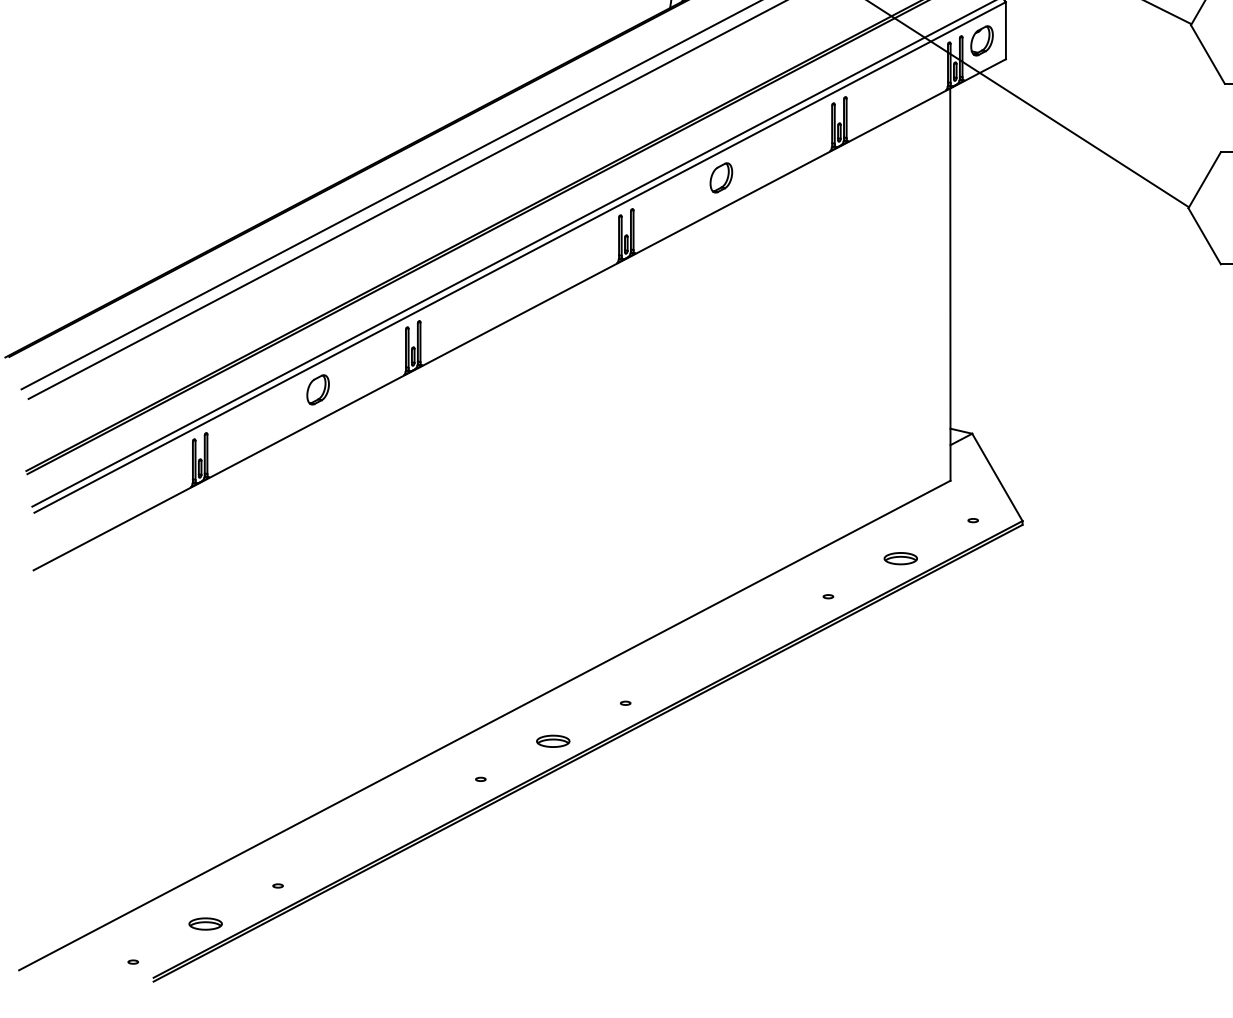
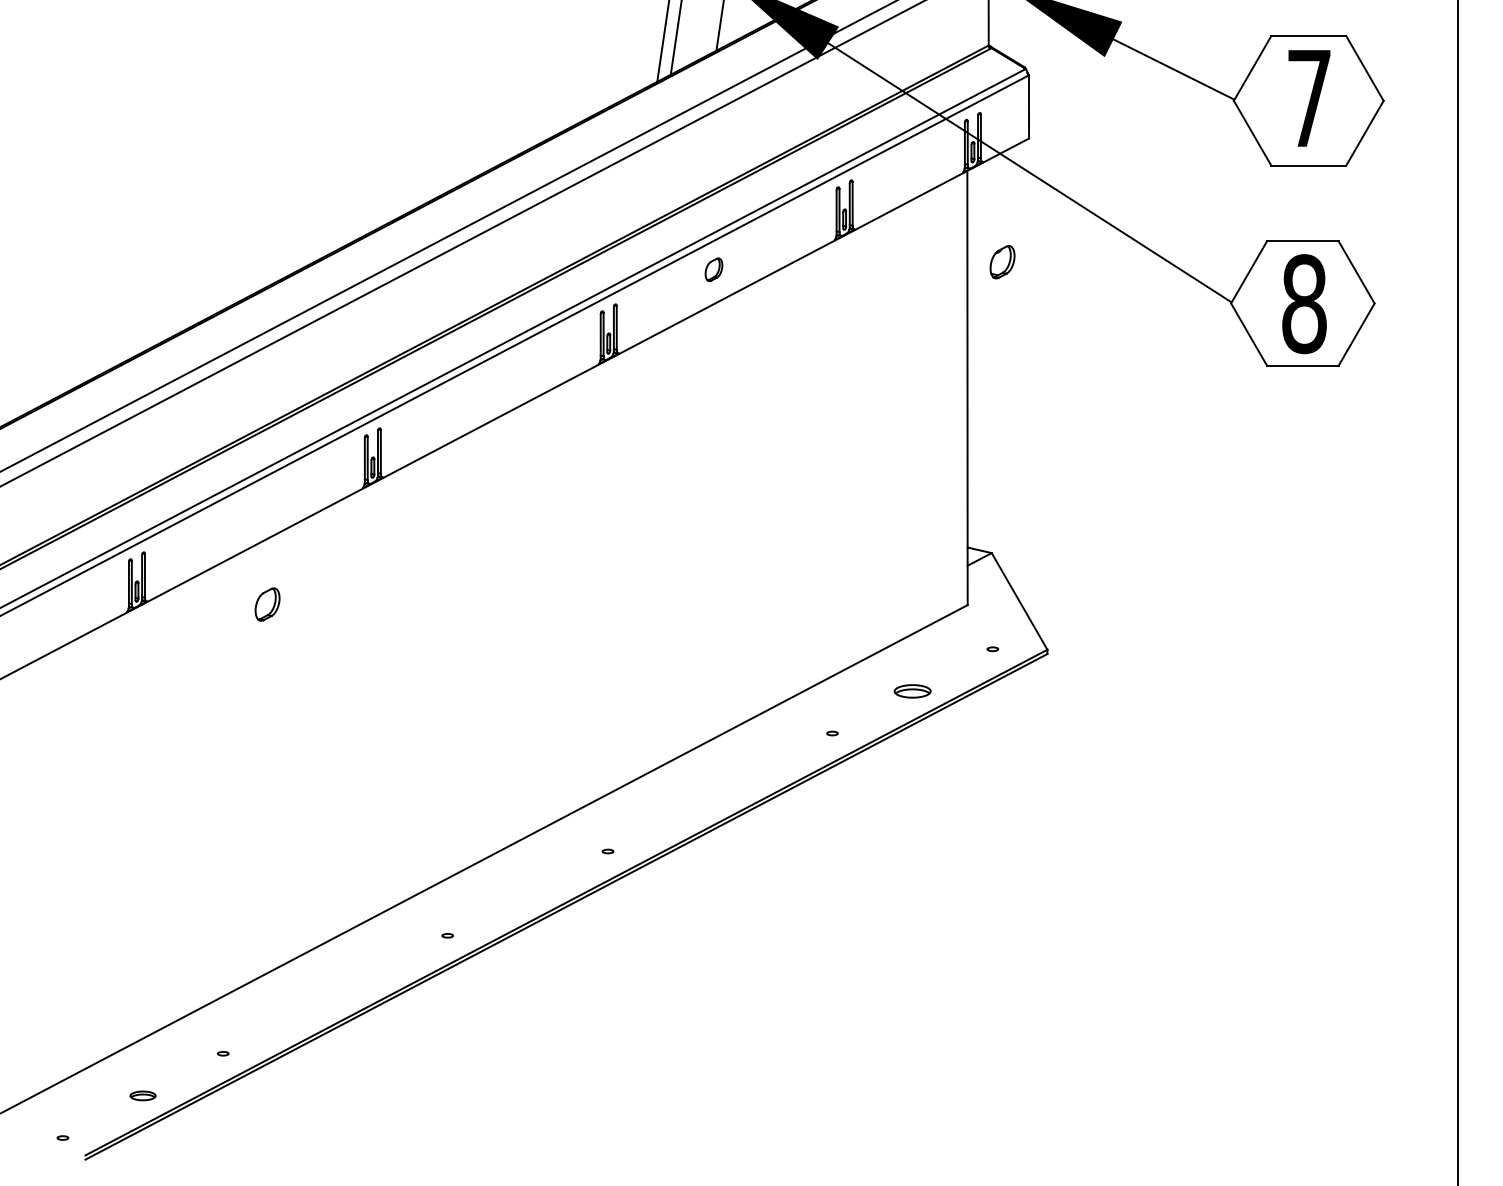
part: (981, 41) -> (1002, 262), moved
part: (720, 177) -> (713, 269), size x0.7
part: (318, 389) -> (267, 604), moved
part: (552, 741) -> (527, 893), removed
part: (205, 923) -> (142, 1095), size x0.7

